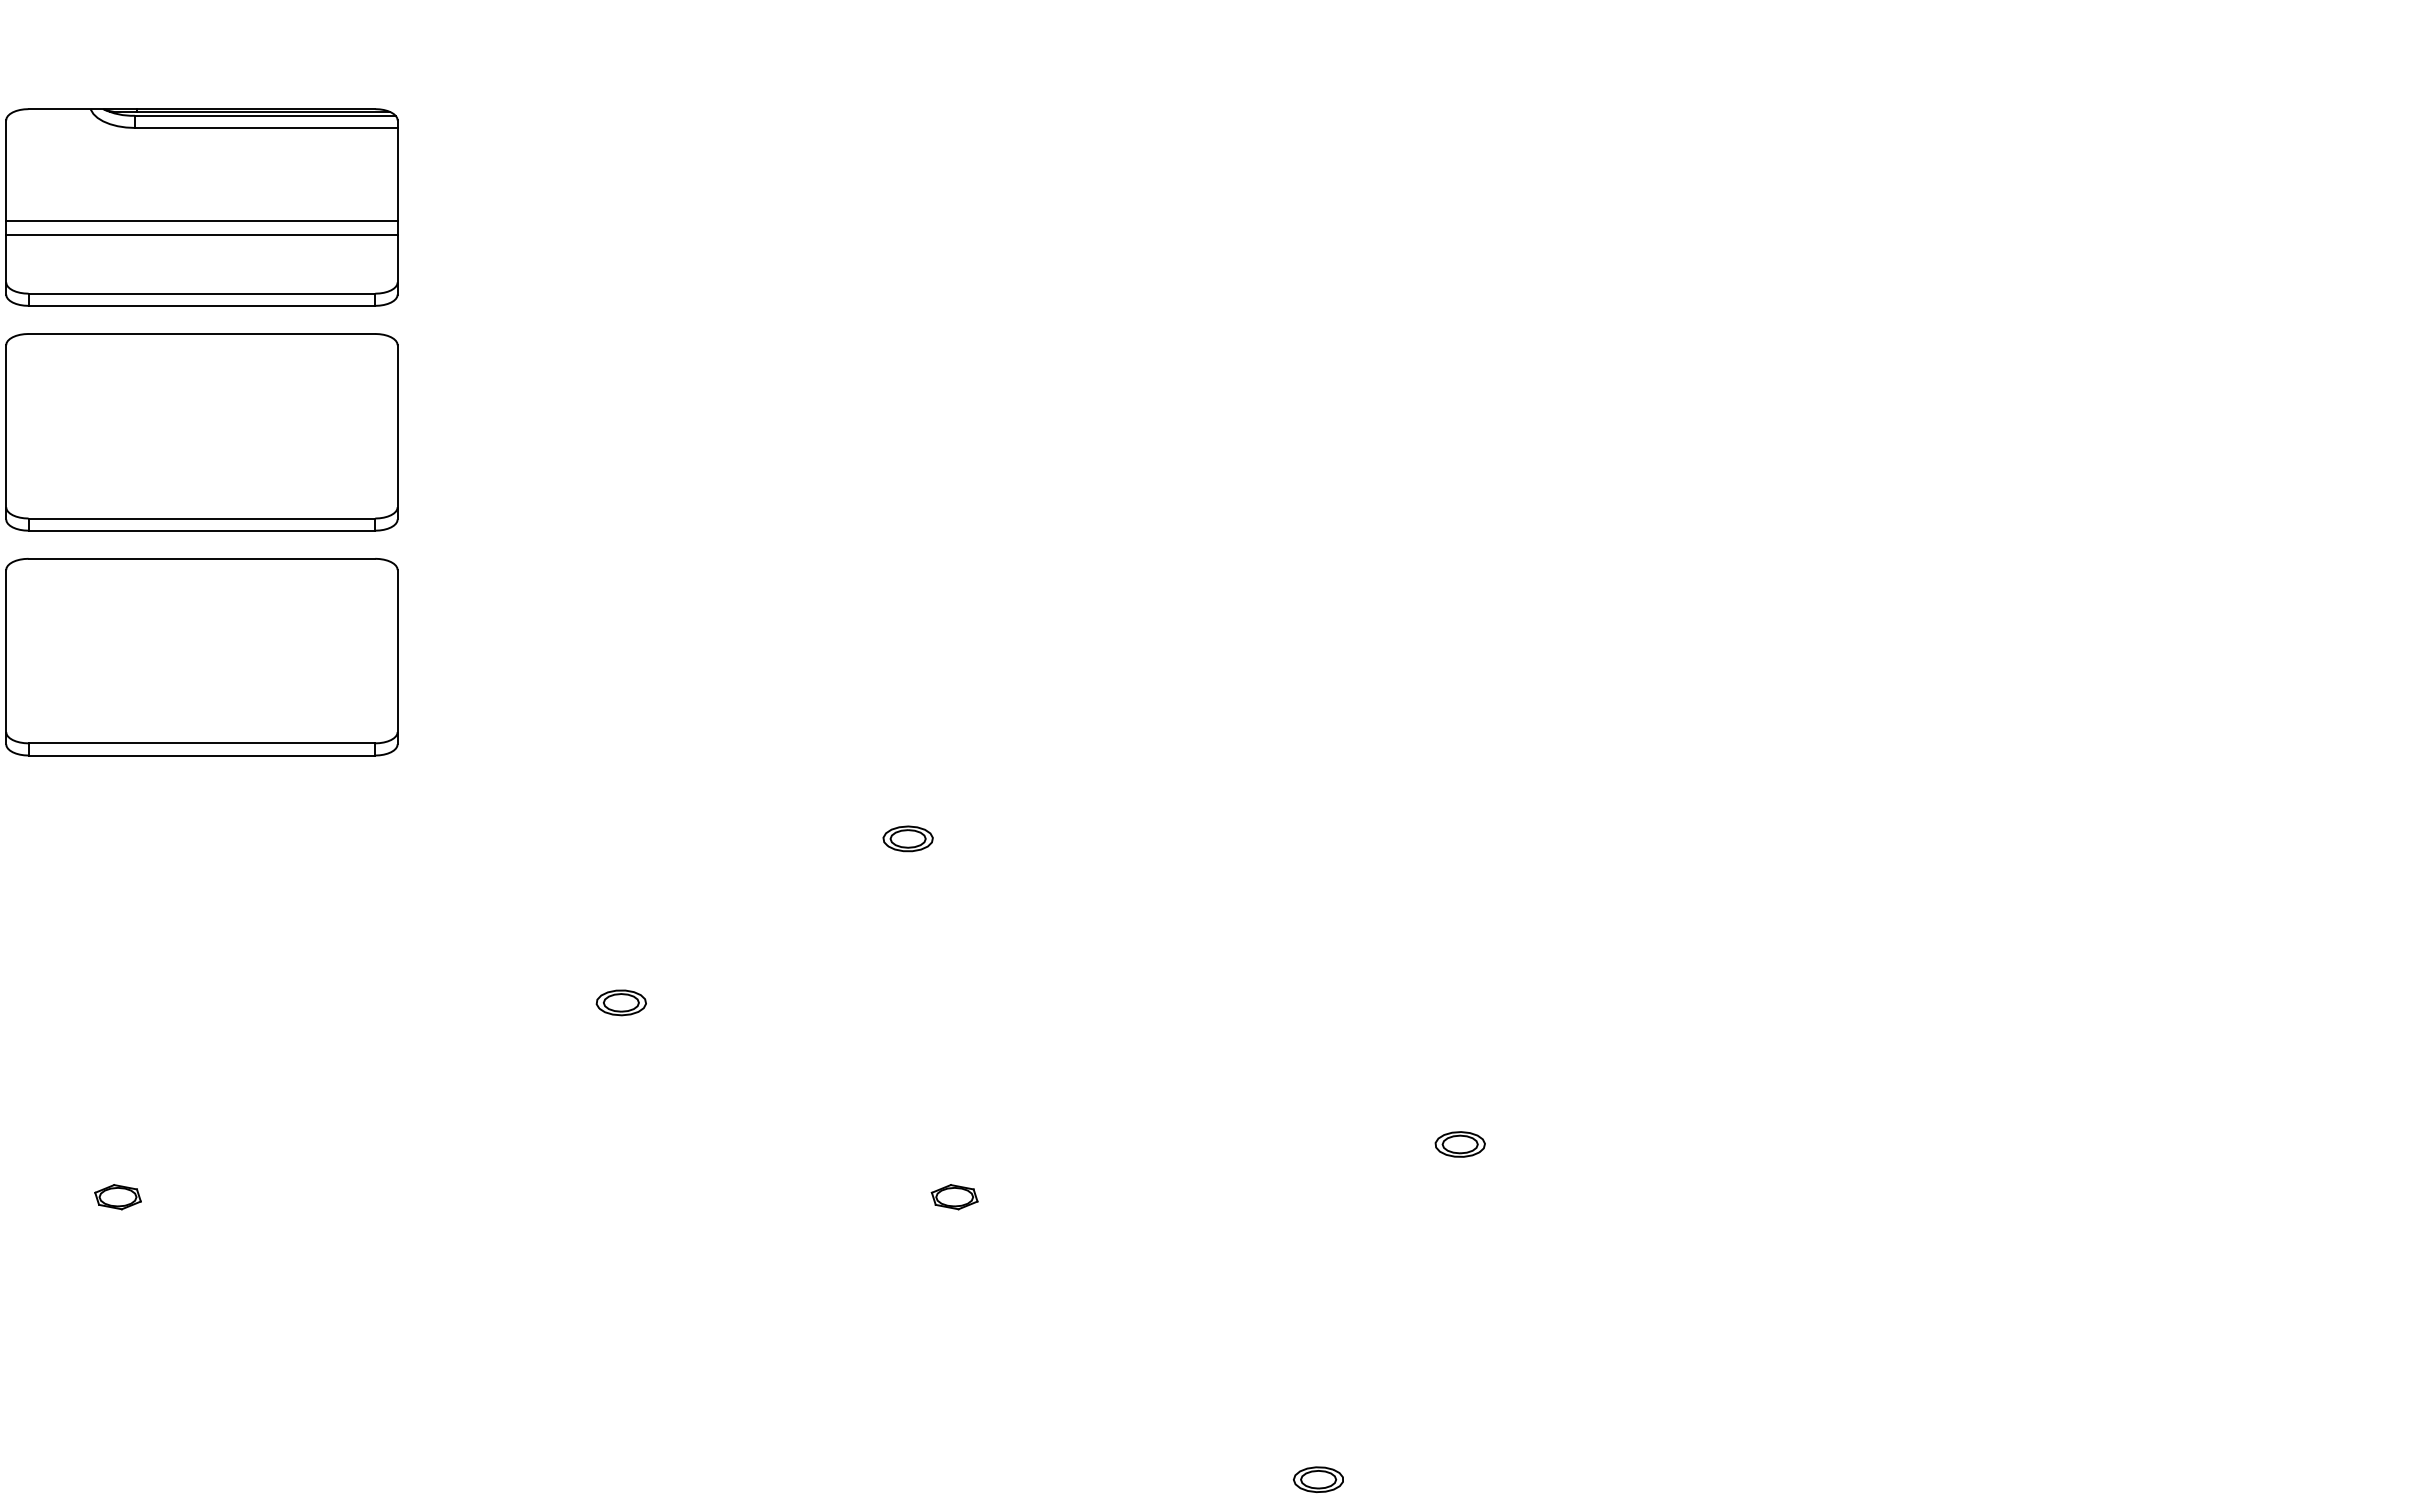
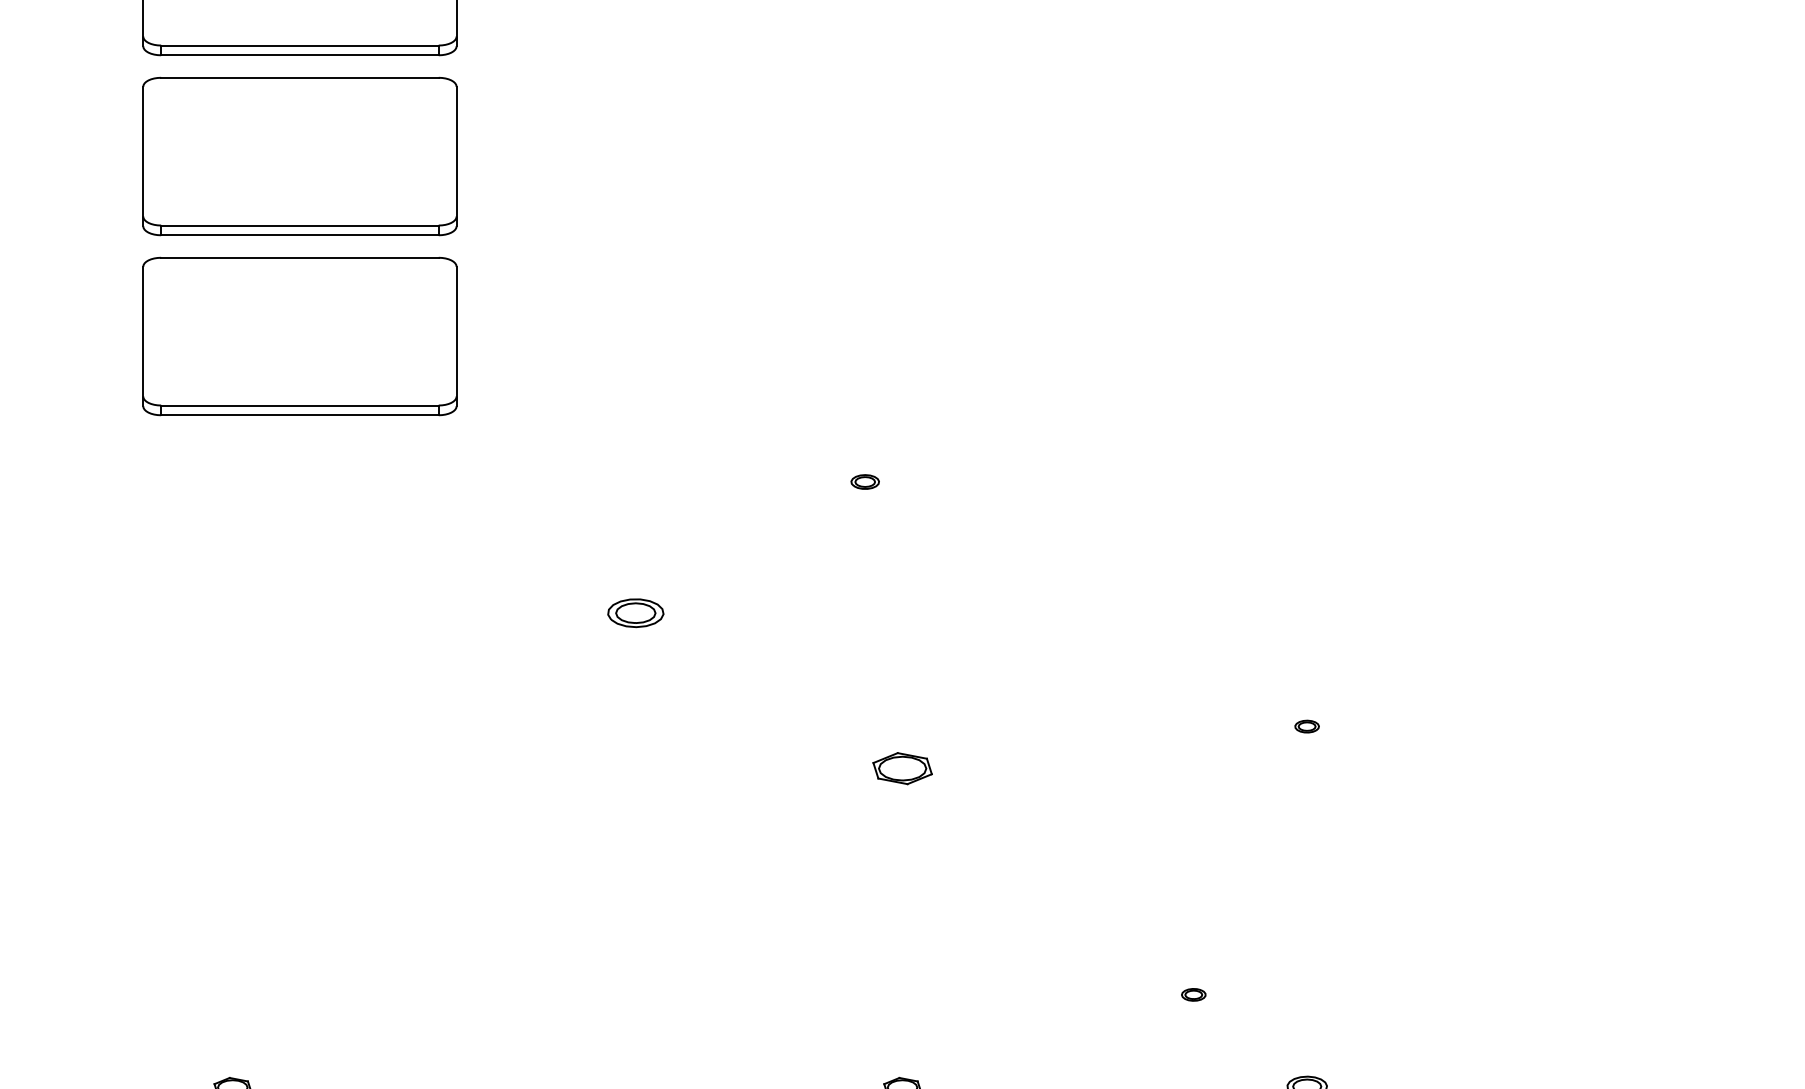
part: (907, 838) -> (864, 481), size x0.7
part: (620, 1002) -> (635, 612), size x1.4
part: (1459, 1144) -> (1306, 726), size x0.6
part: (117, 1197) -> (232, 769), removed
part: (954, 1197) -> (902, 769), size x1.6
part: (1318, 1479) -> (1193, 994), size x0.6

